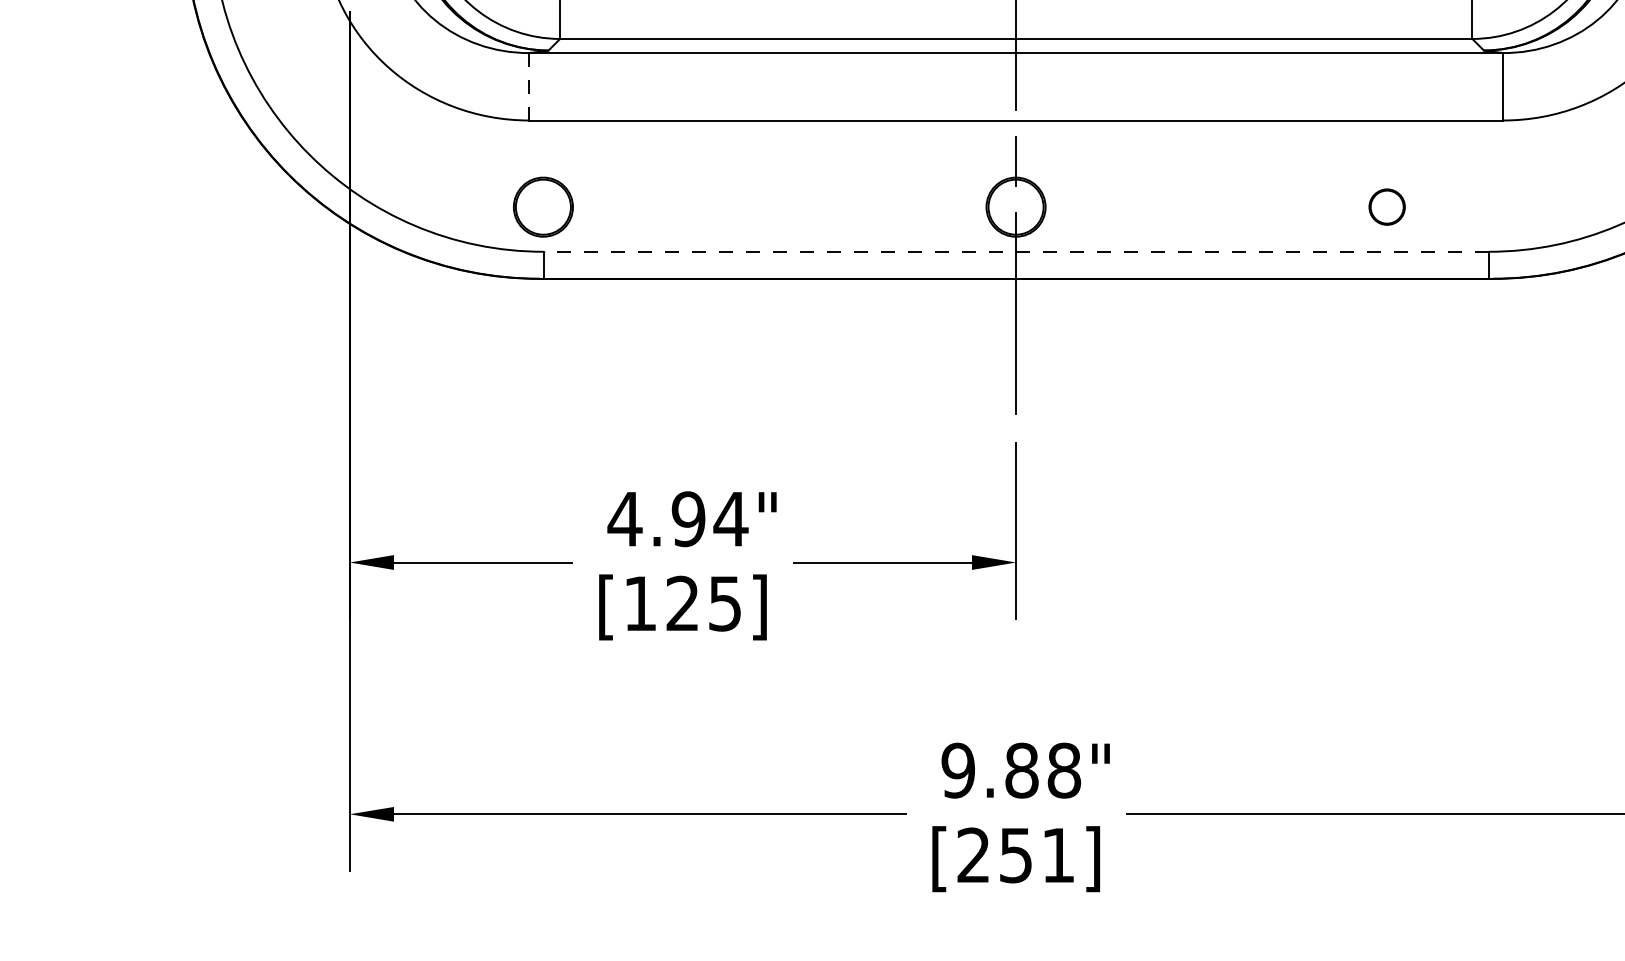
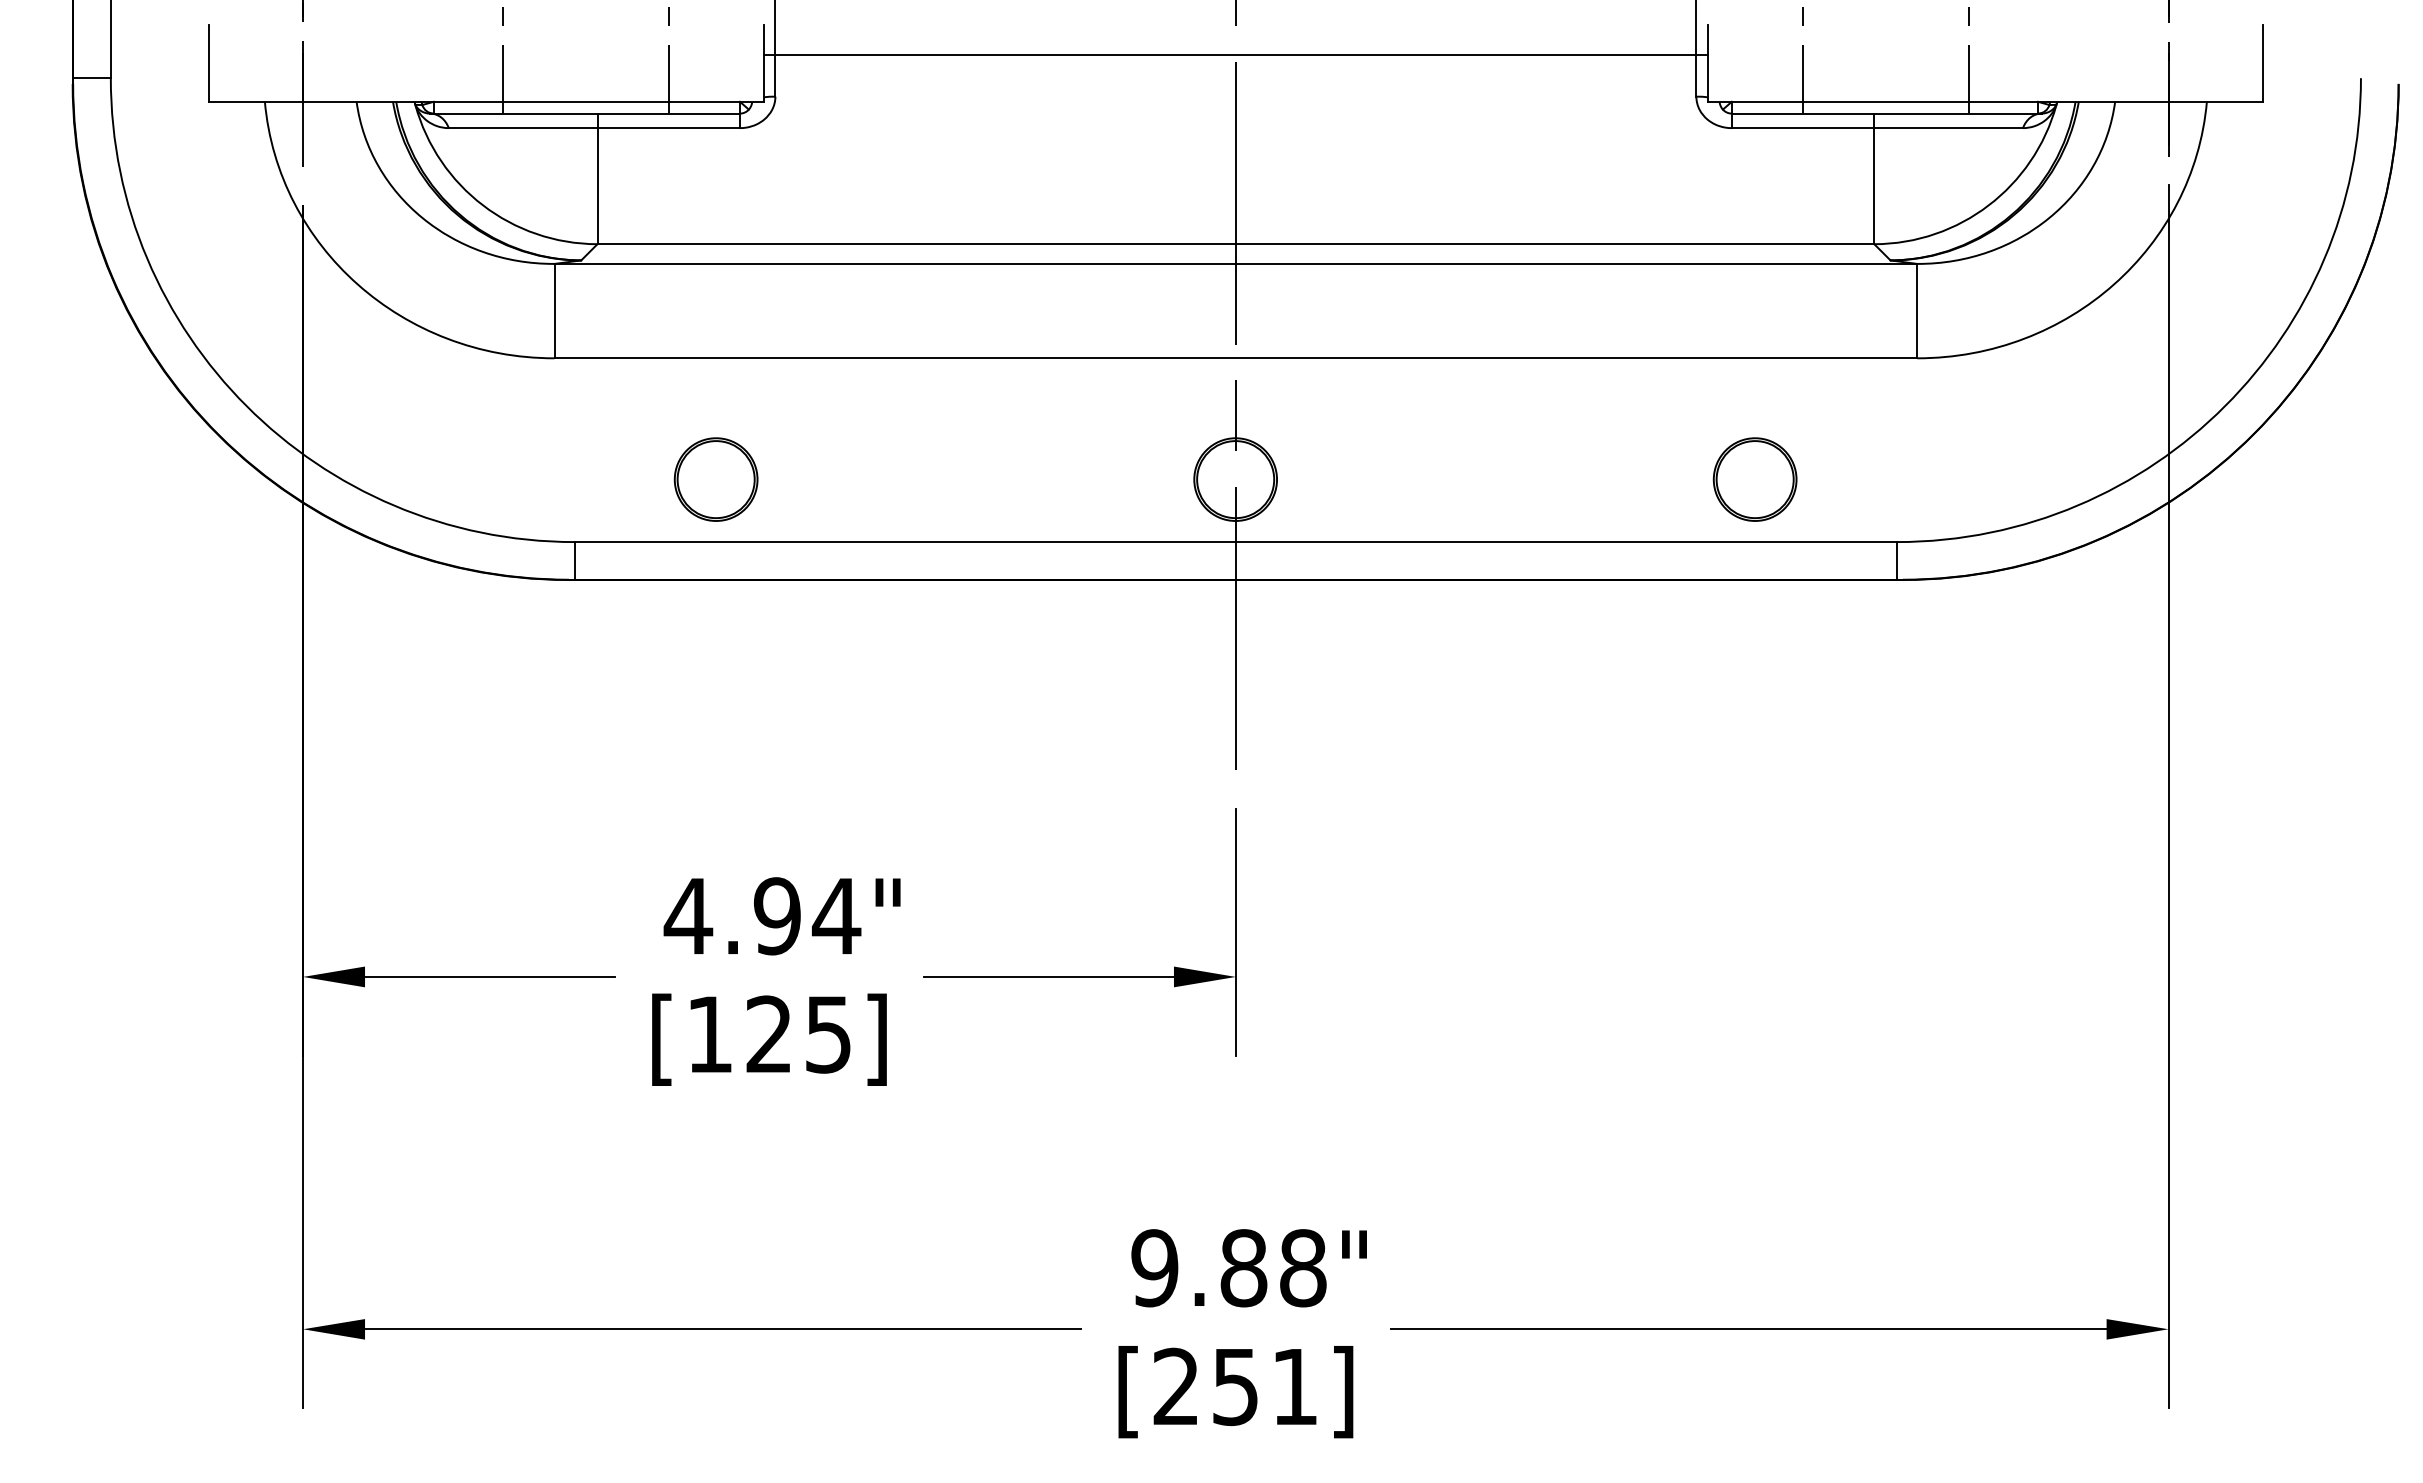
line: (529, 87) -> (554, 311), dashed -> solid
part: (542, 207) -> (715, 479), moved
part: (1386, 207) -> (1754, 479), size x1.67
line: (1015, 252) -> (1235, 542), dashed -> solid

